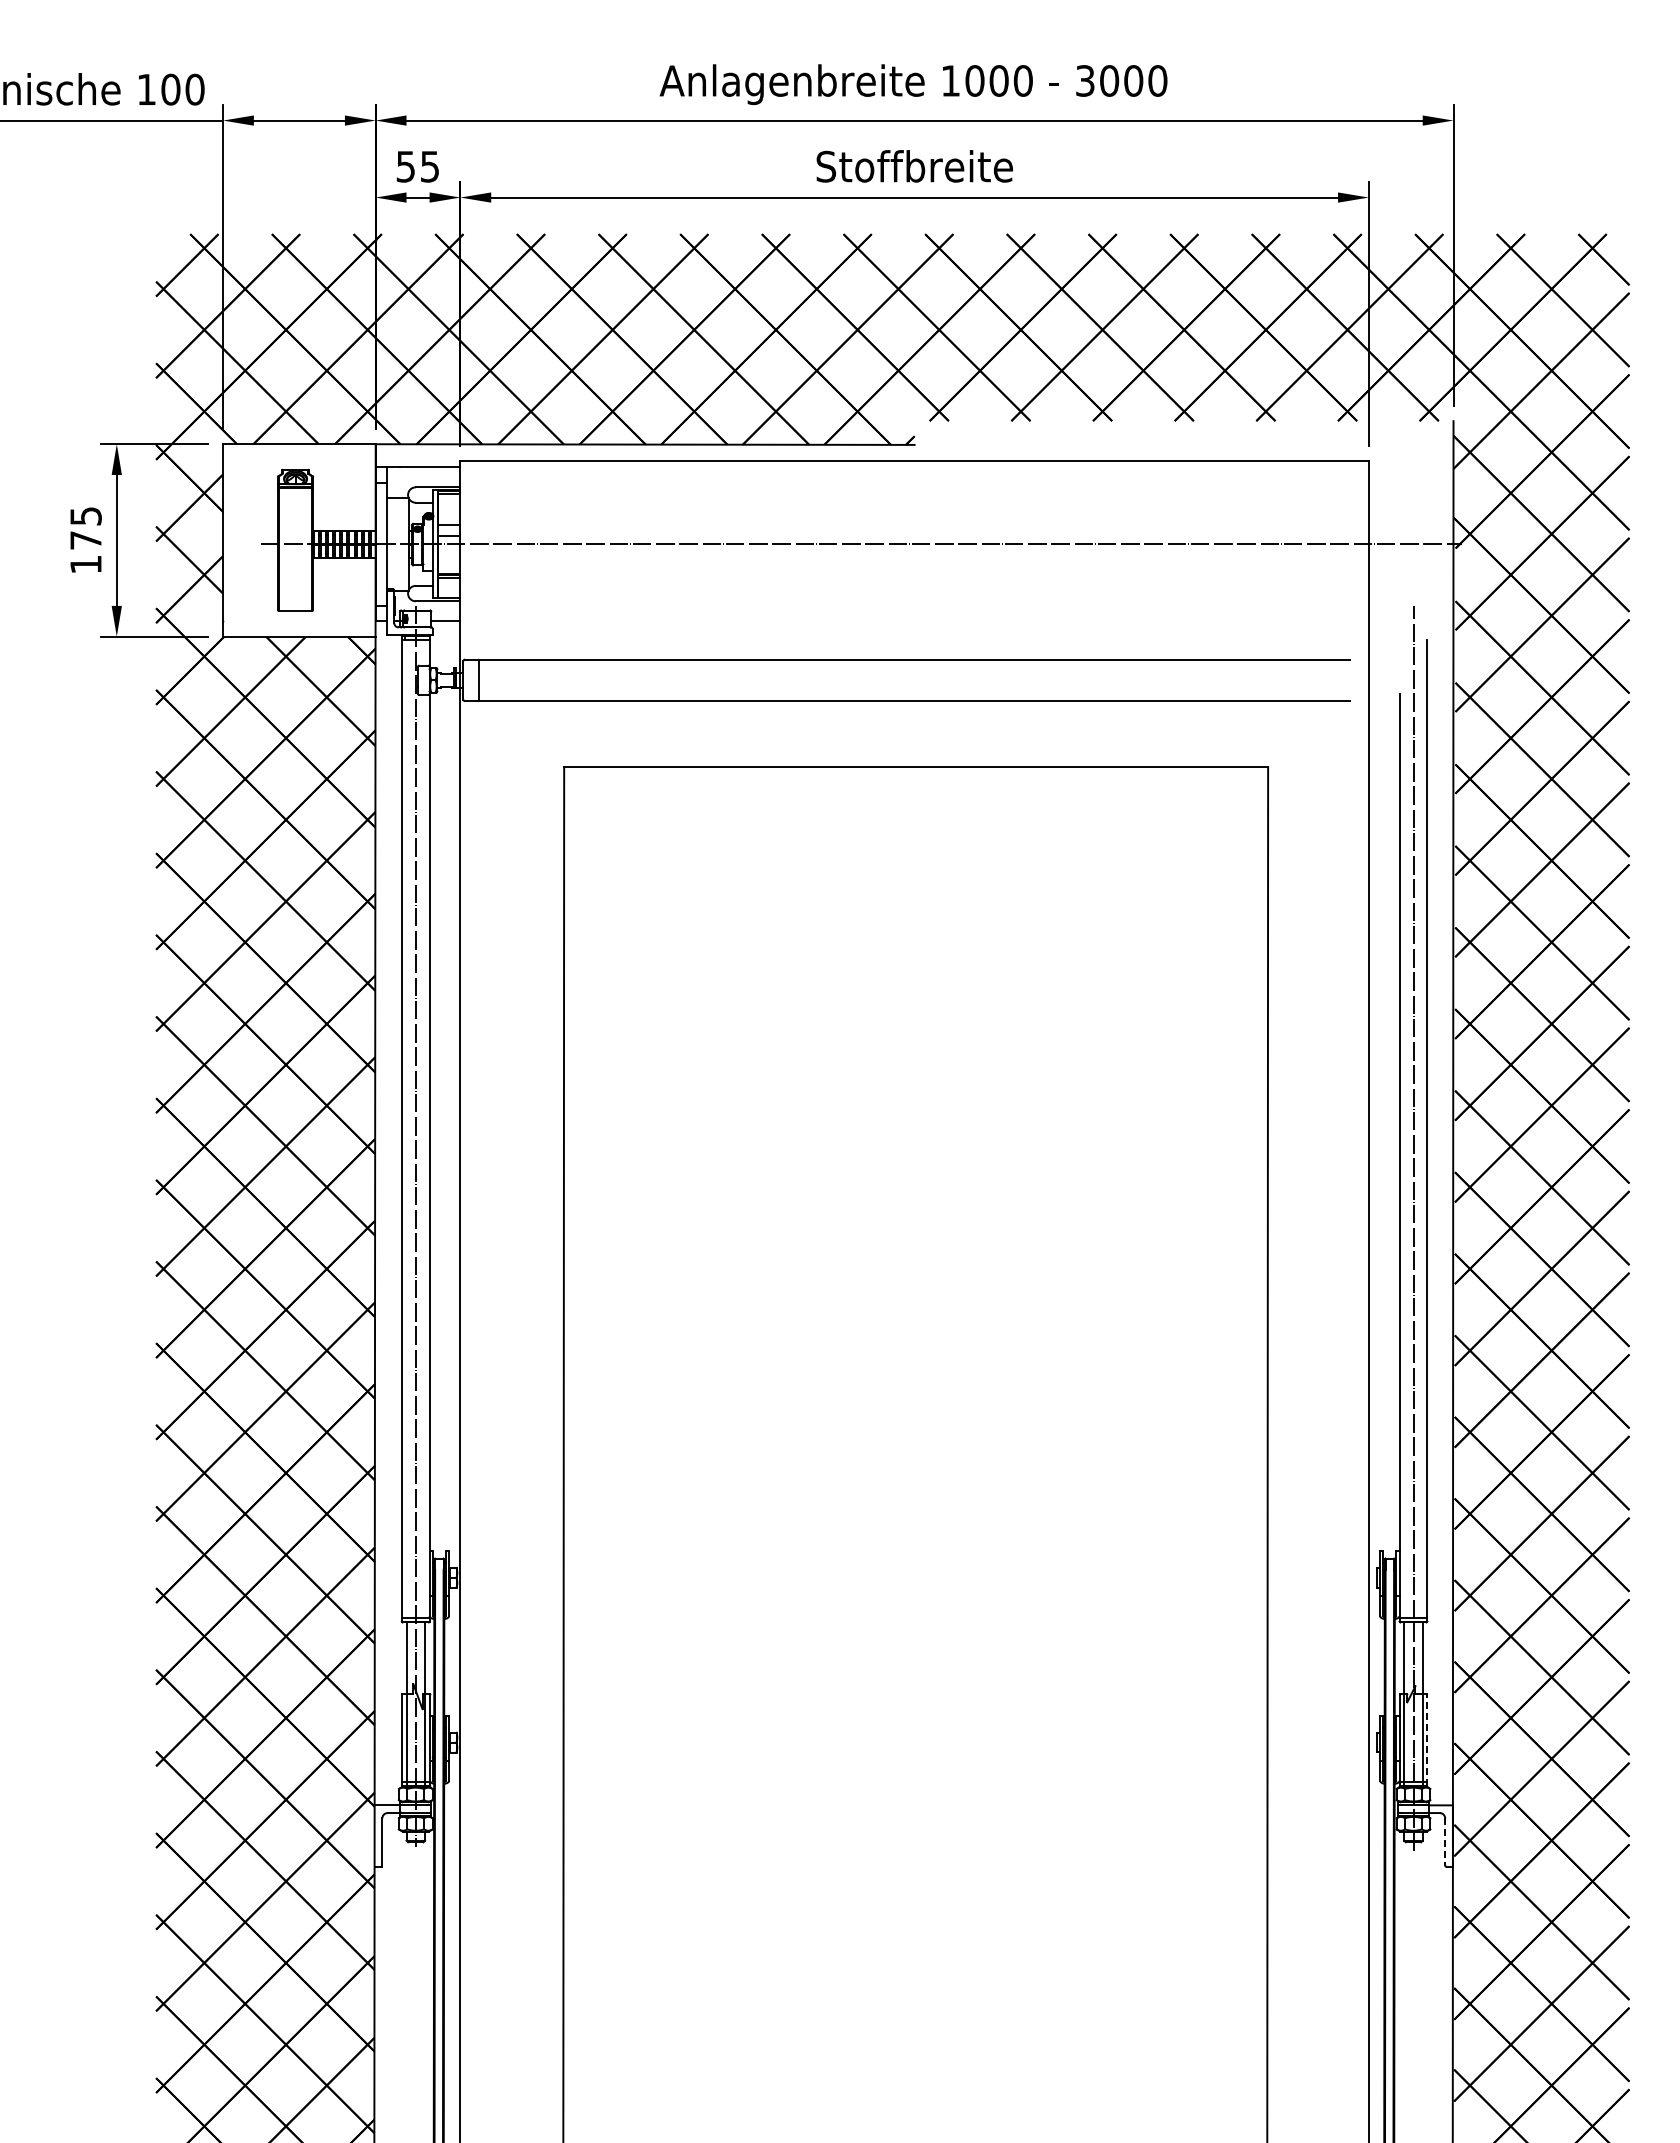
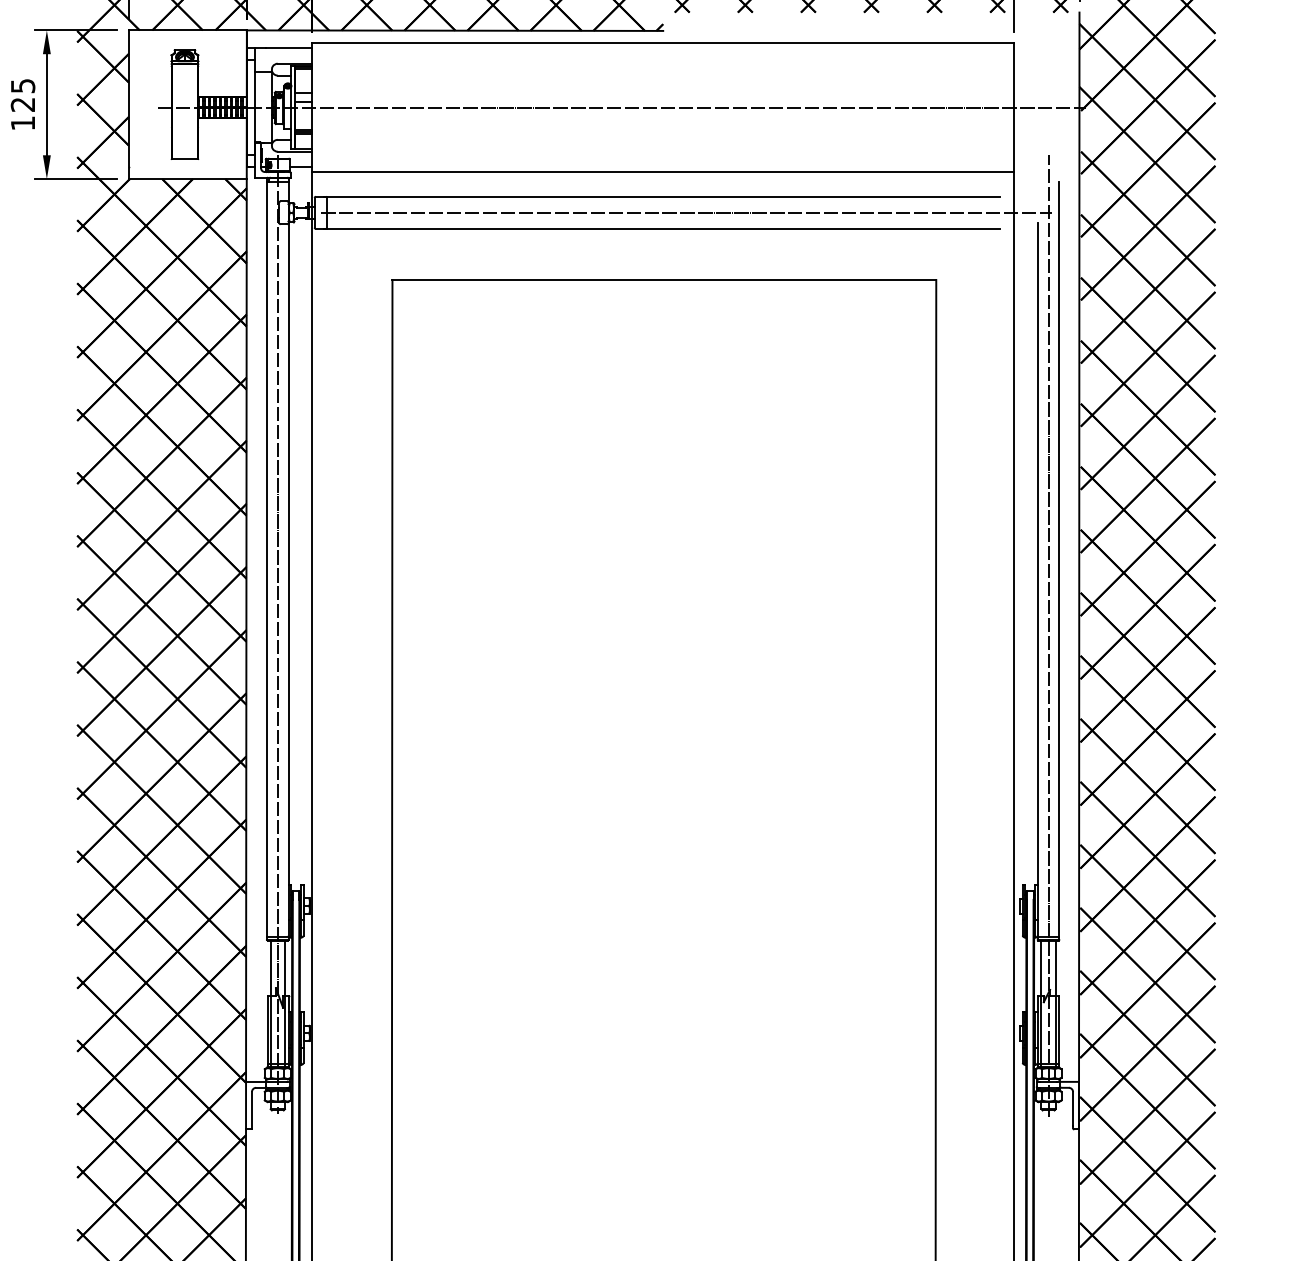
text: (85, 540) -> (22, 104), 175 -> 125
line: (914, 627) -> (663, 171), added
line: (944, 680) -> (686, 212), added
line: (1427, 1739) -> (1059, 1031), dashed -> solid
line: (1445, 1841) -> (1073, 1109), dashed -> solid

